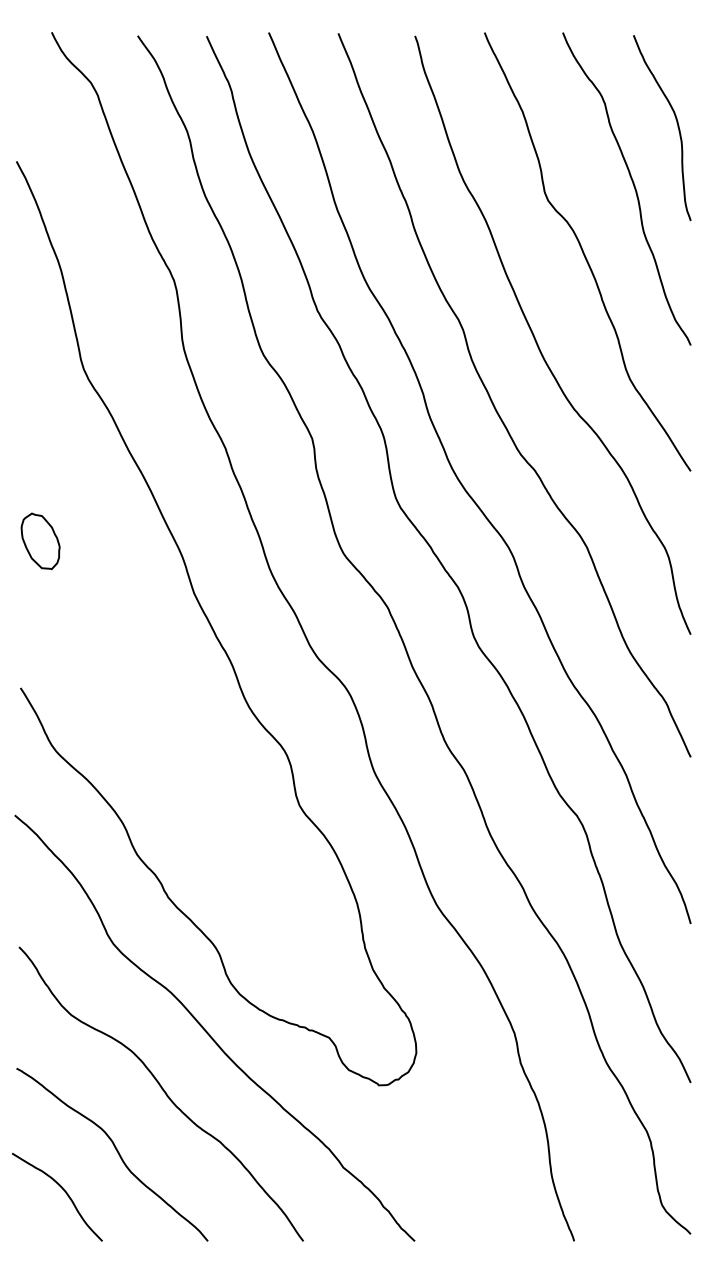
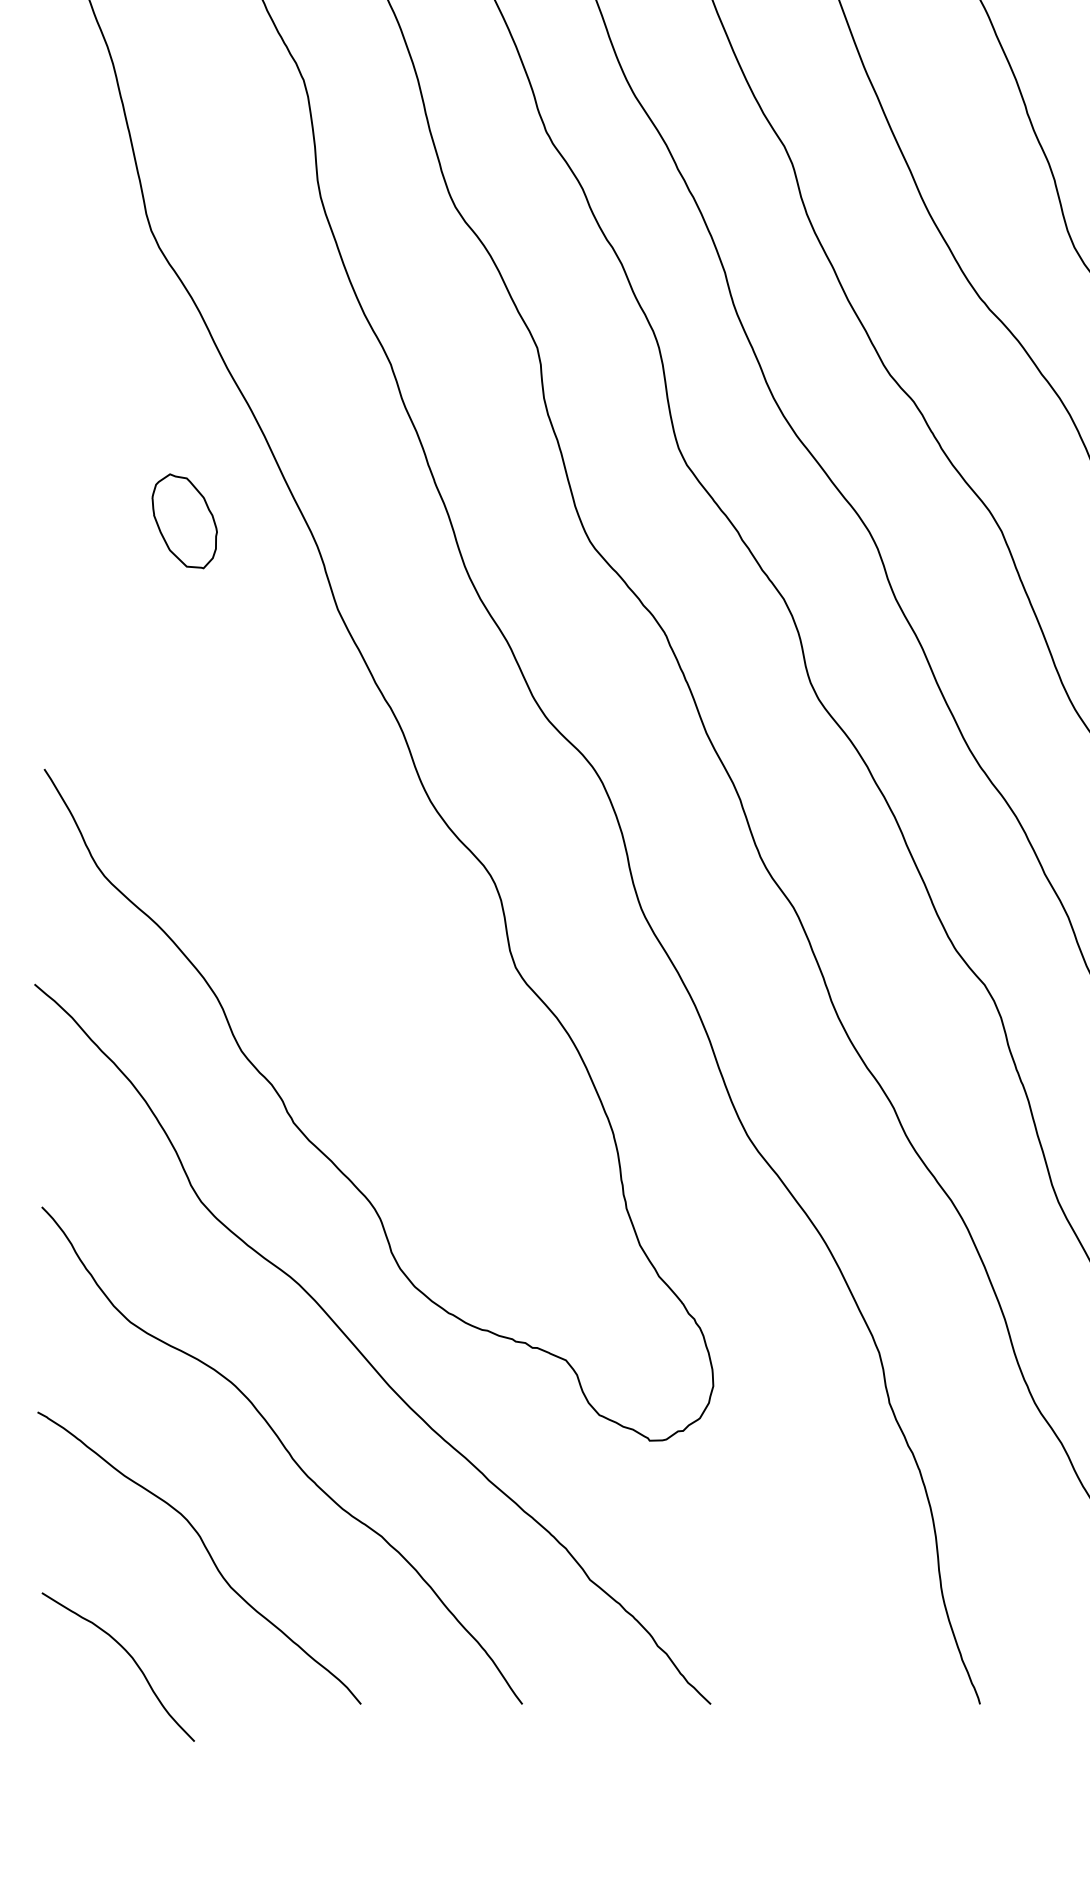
part: (40, 540) -> (184, 519), moved
curve: (63, 1190) -> (128, 1655), moved

